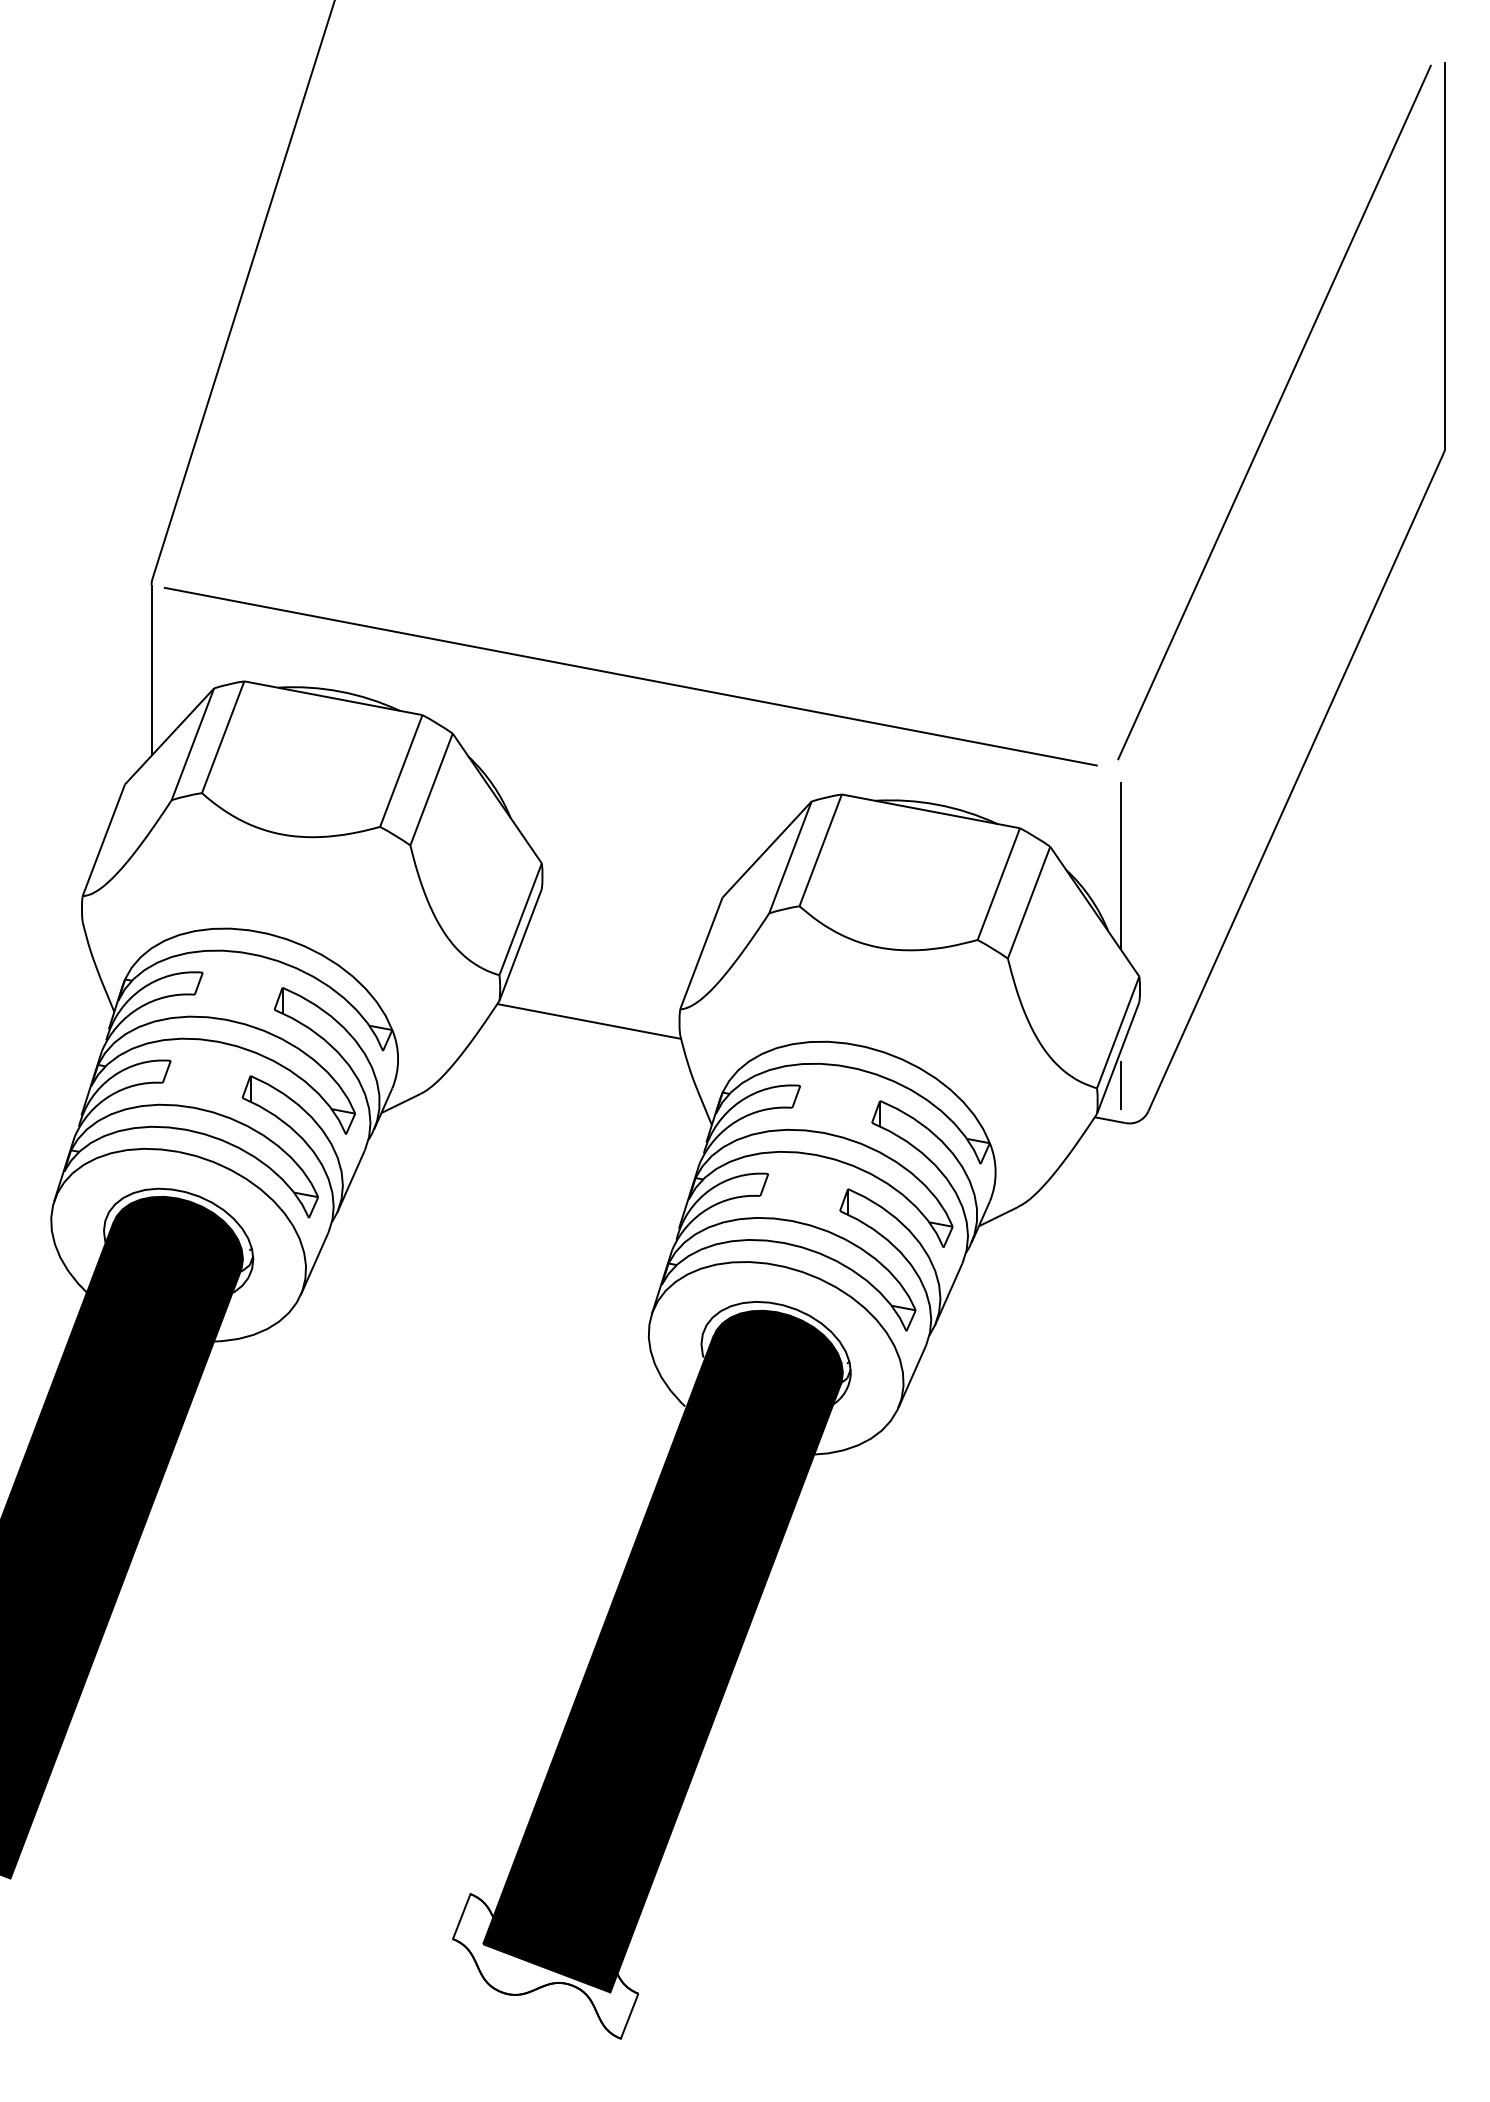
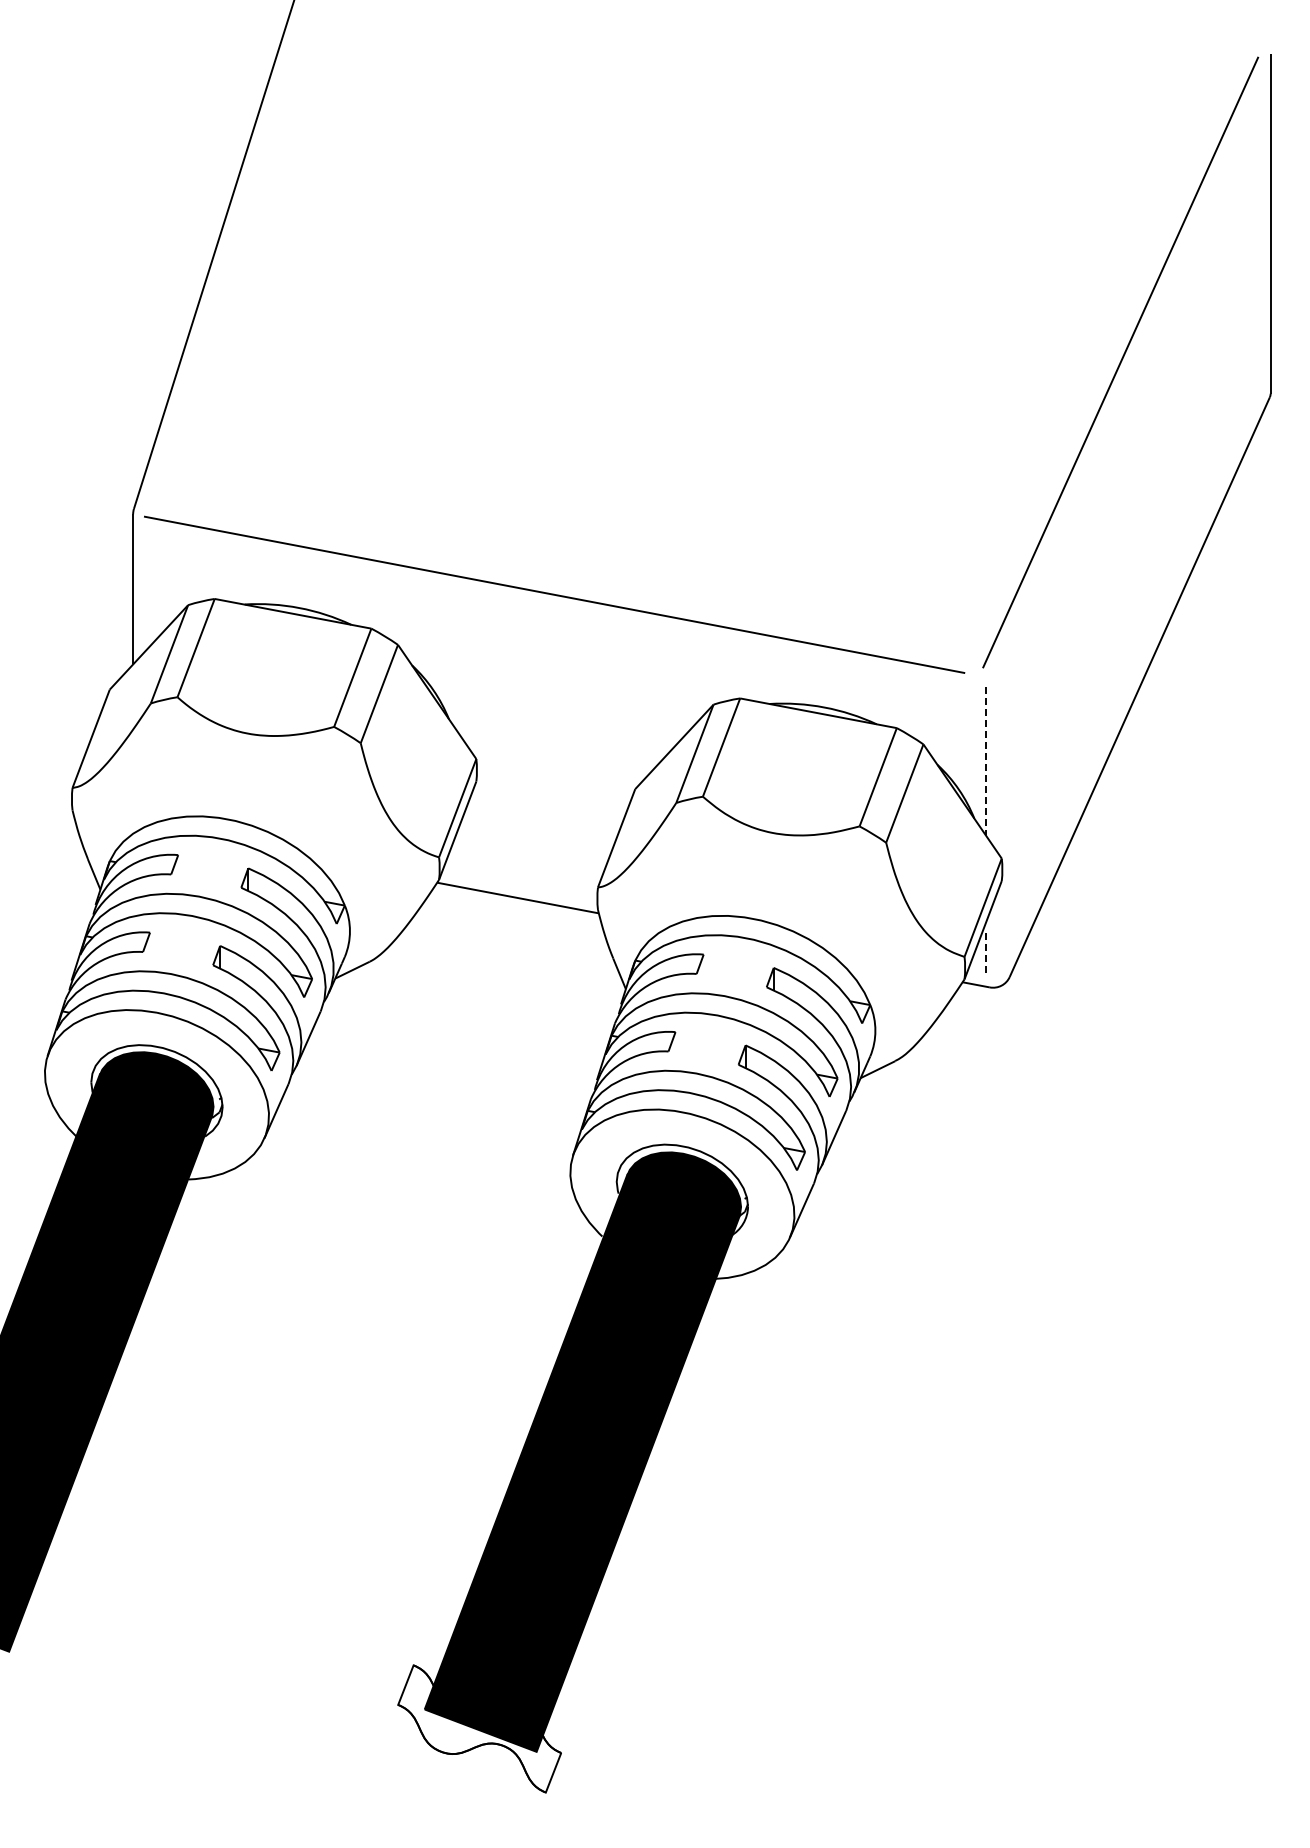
line: (1120, 865) -> (985, 760), solid -> dashed
line: (1120, 1085) -> (985, 954), solid -> dashed

